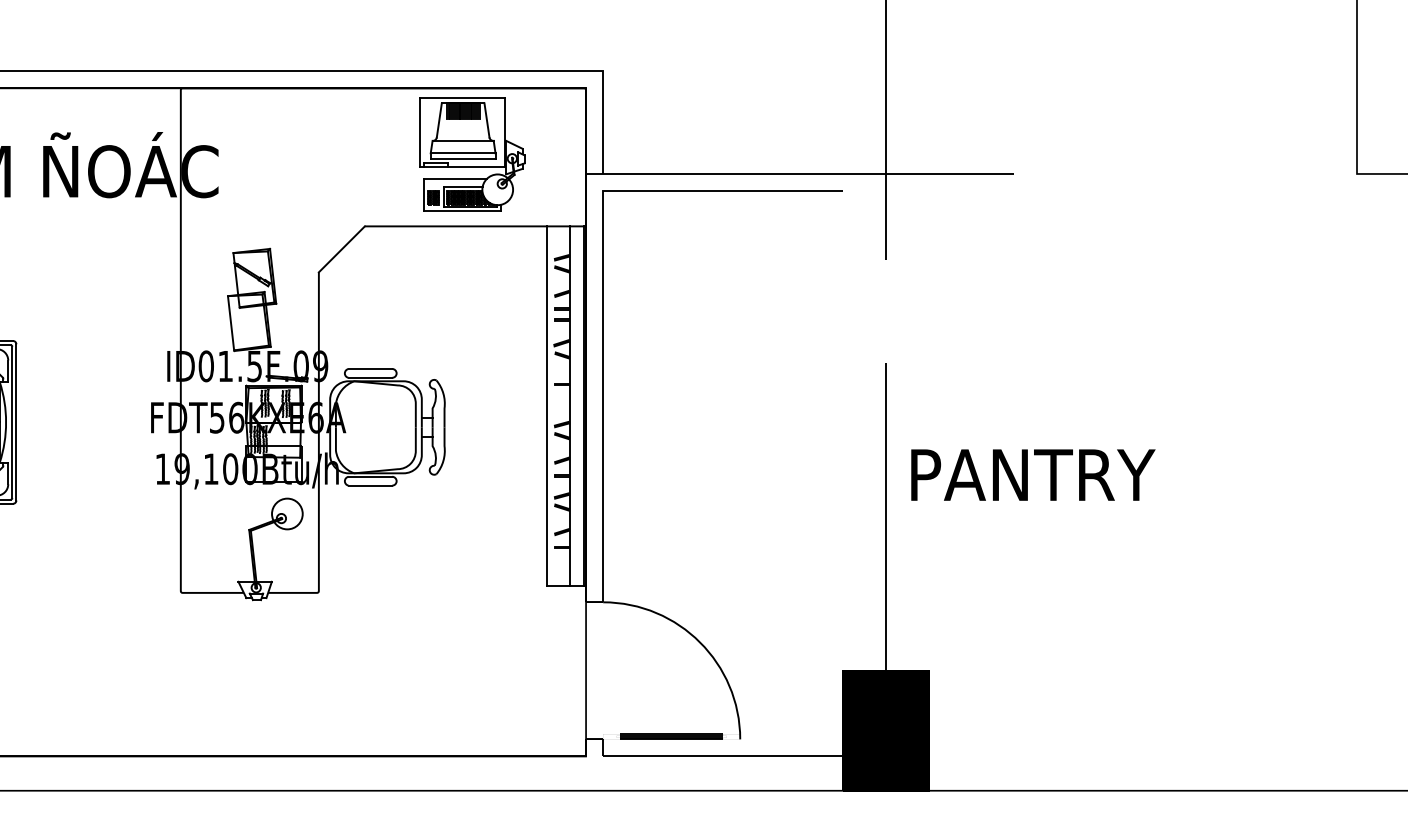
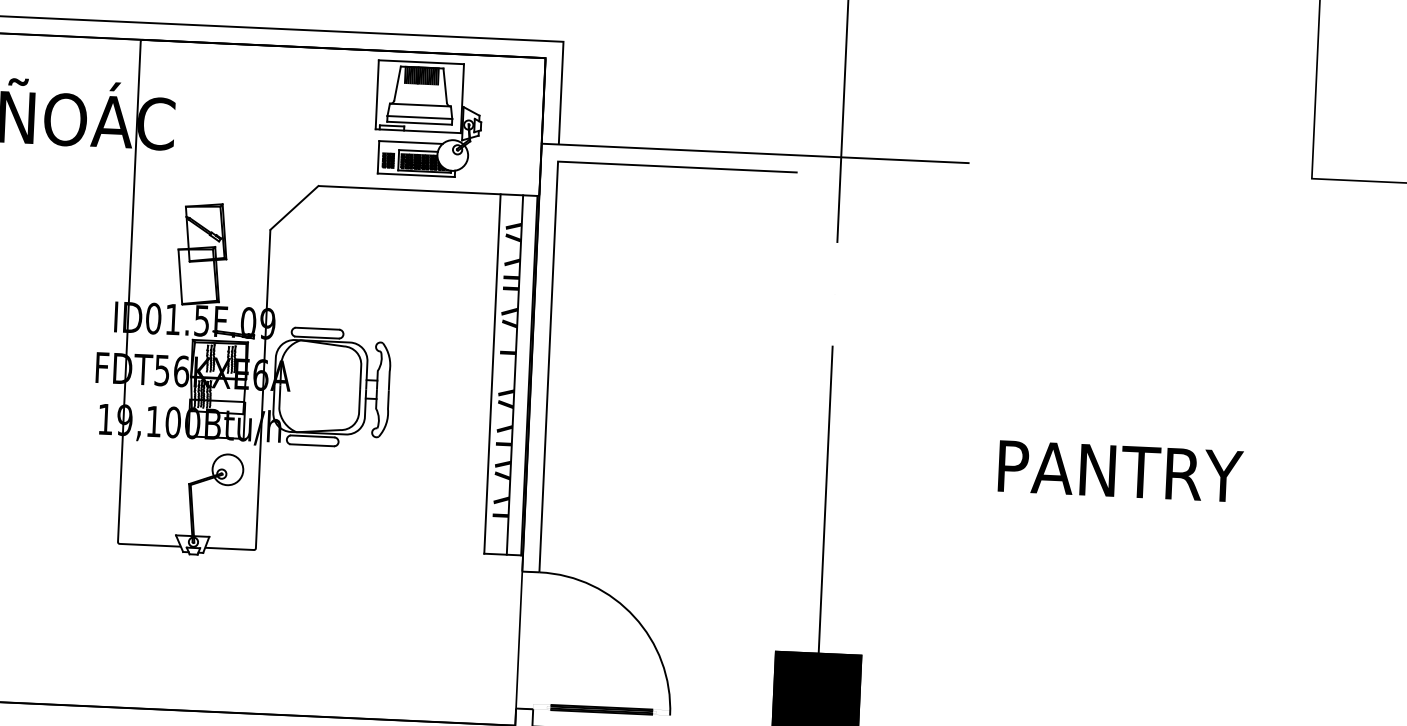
text: (1033, 474) -> (1120, 470), moved

